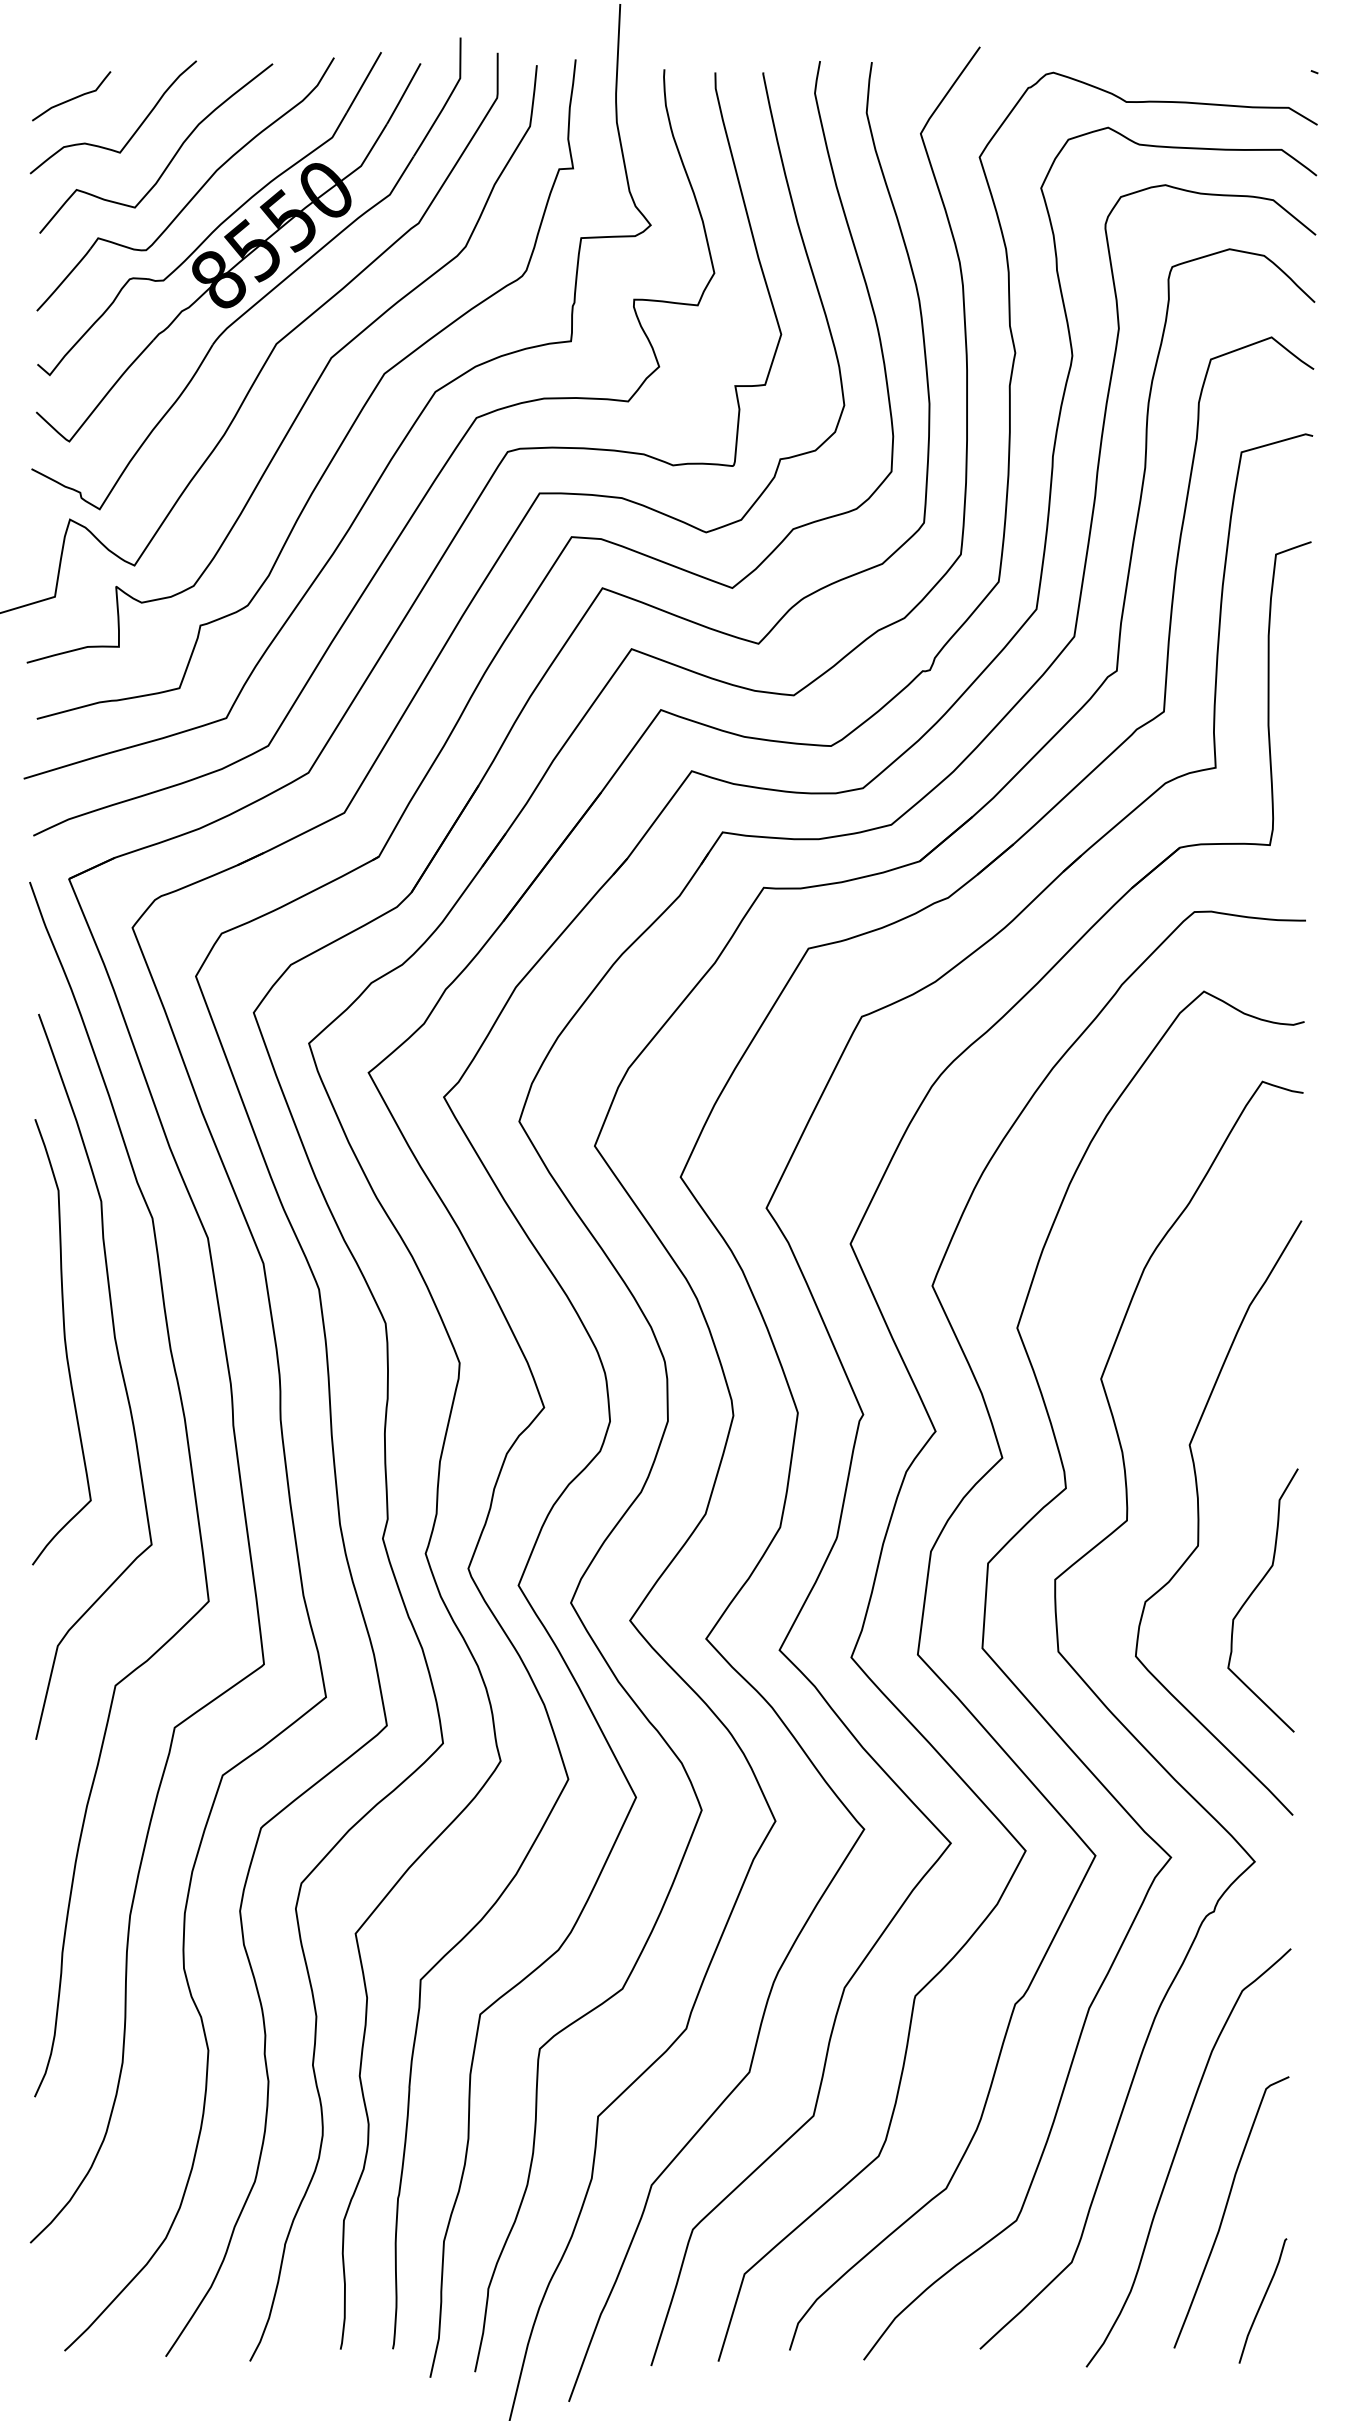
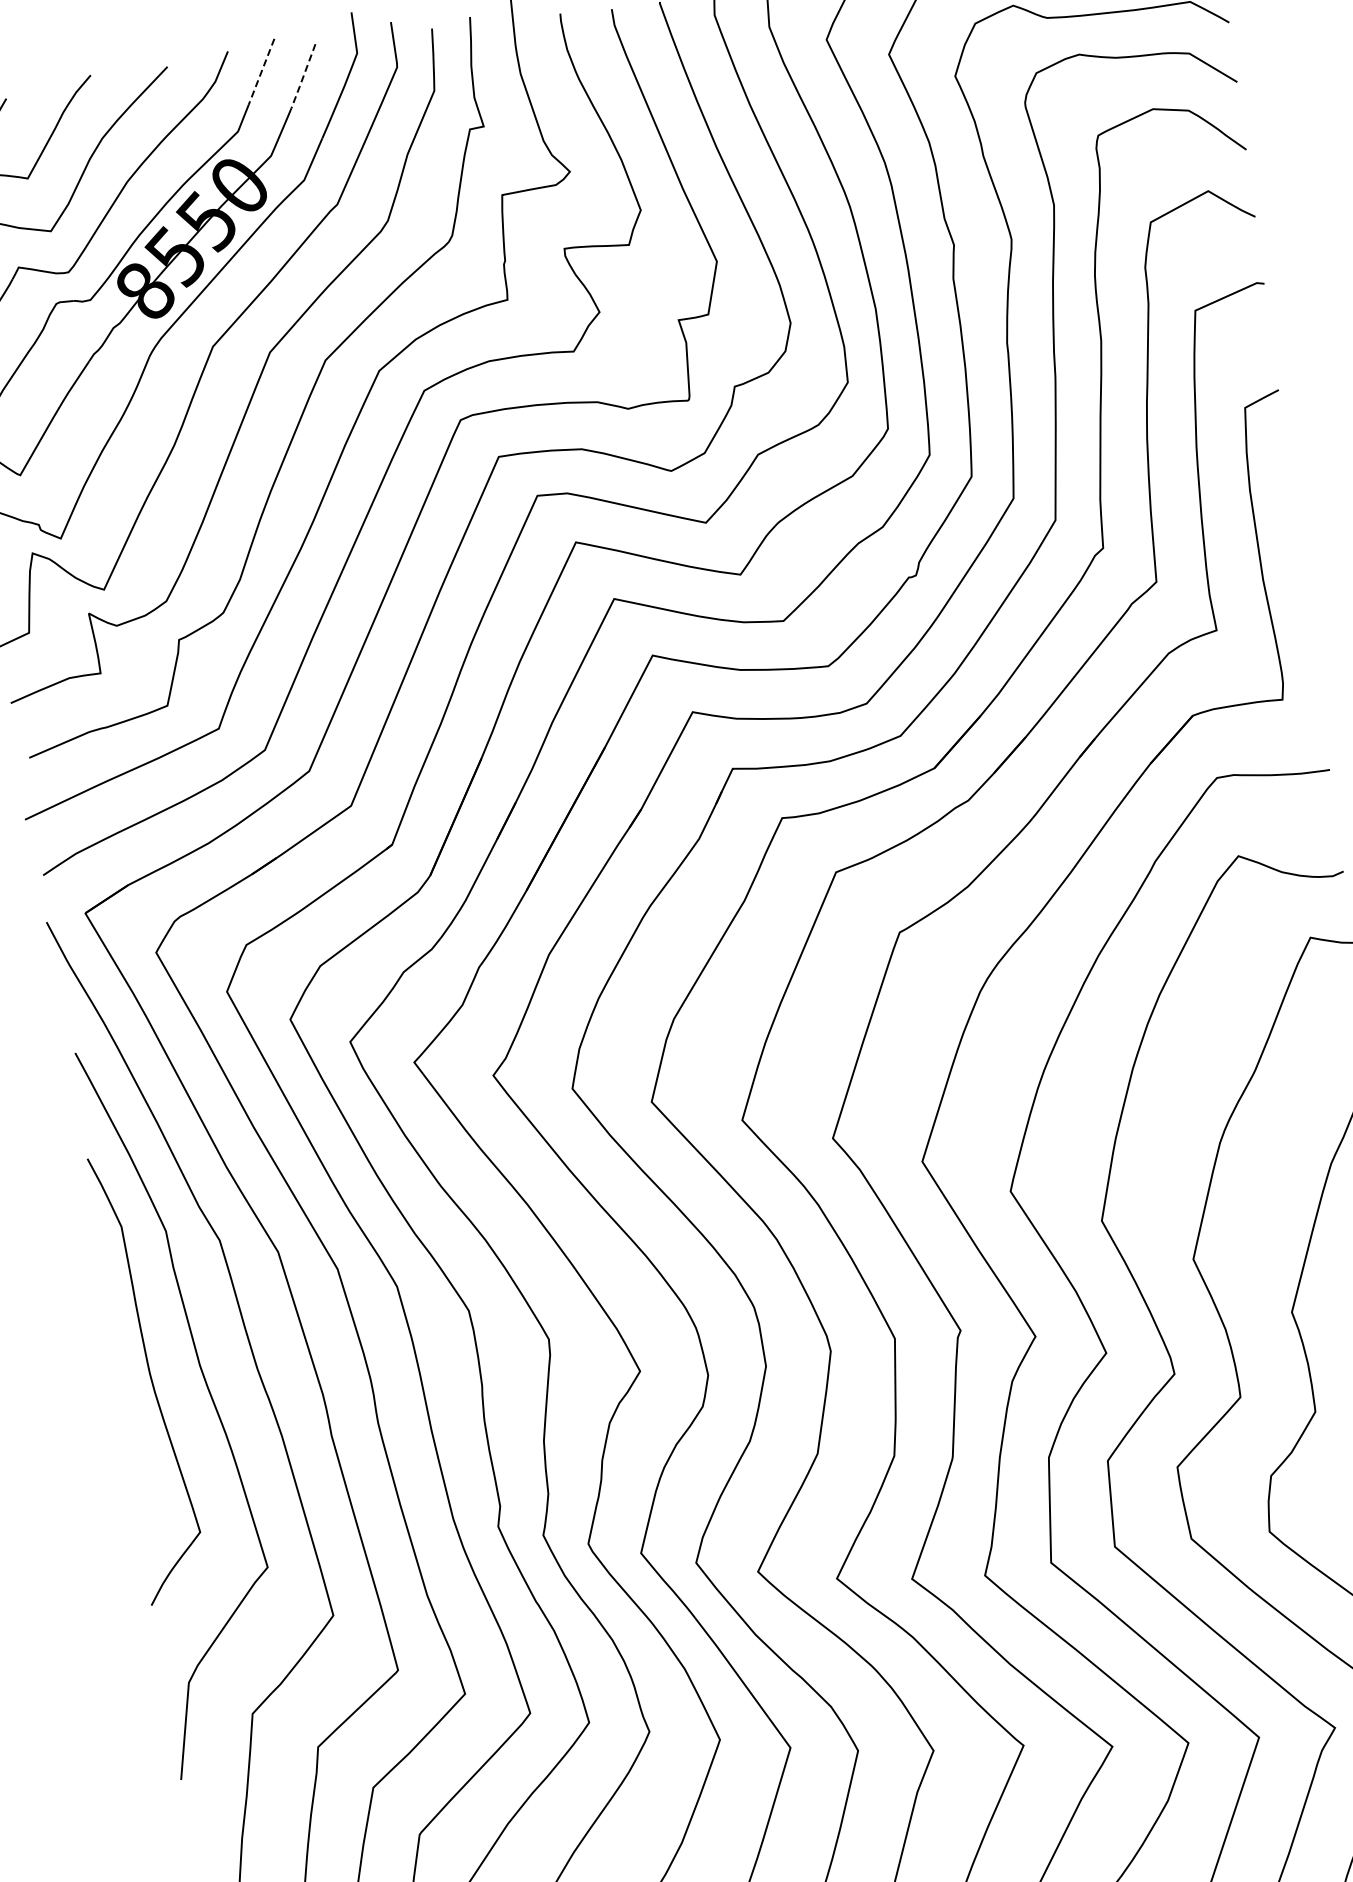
line: (363, 83) -> (261, 72), solid -> dashed
line: (403, 94) -> (302, 77), solid -> dashed

